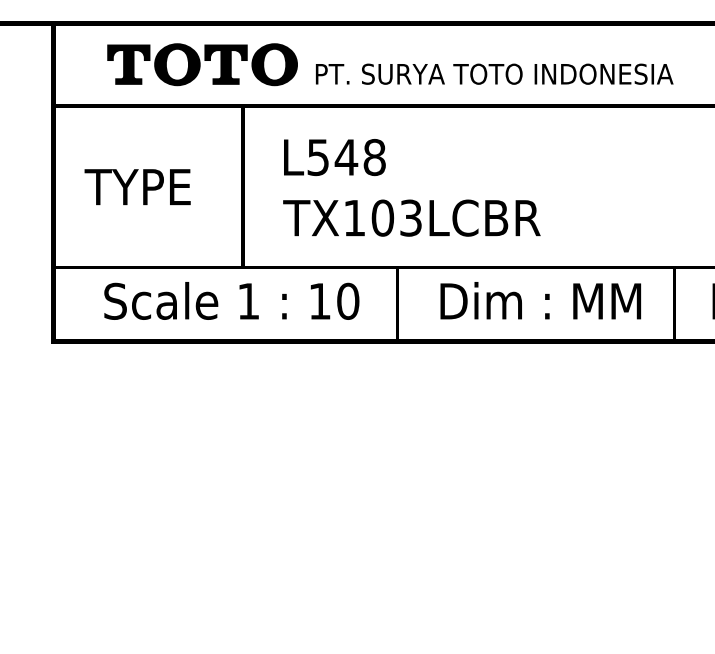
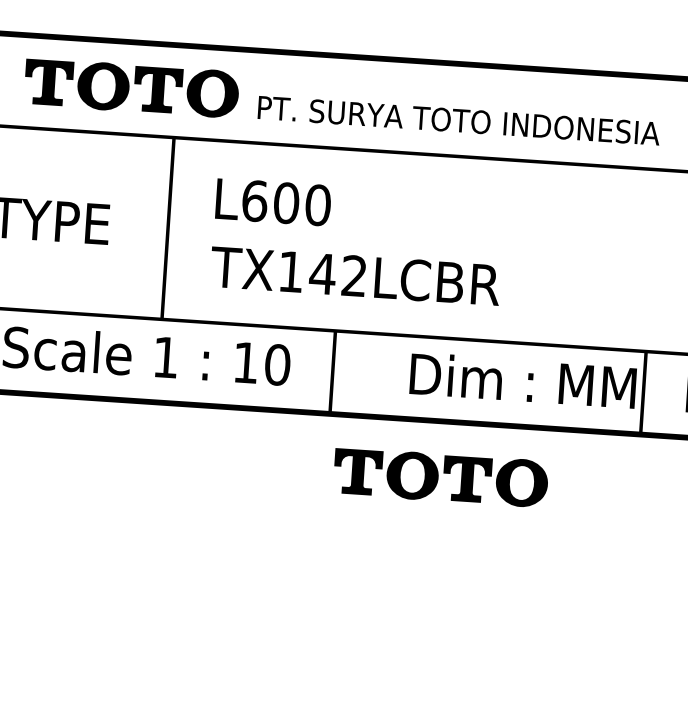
text: (346, 157) -> (286, 203), L548 -> L600
text: (396, 217) -> (338, 274), TX103LCBR -> TX142LCBR
text: (540, 300) -> (522, 380), moved
part: (499, 391) -> (440, 477), added

